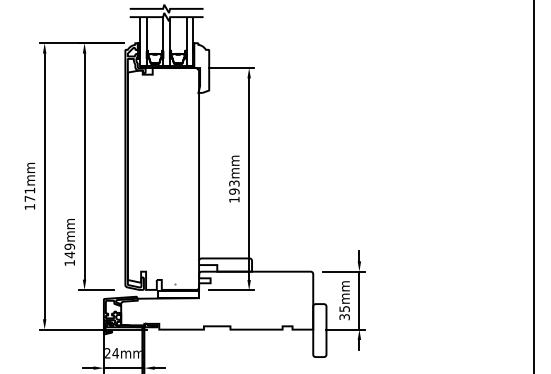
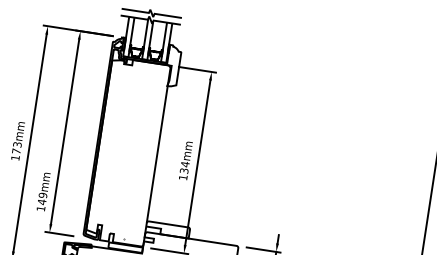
text: (234, 187) -> (184, 167), 193mm -> 134mm
text: (29, 190) -> (17, 144), 171mm -> 173mm

